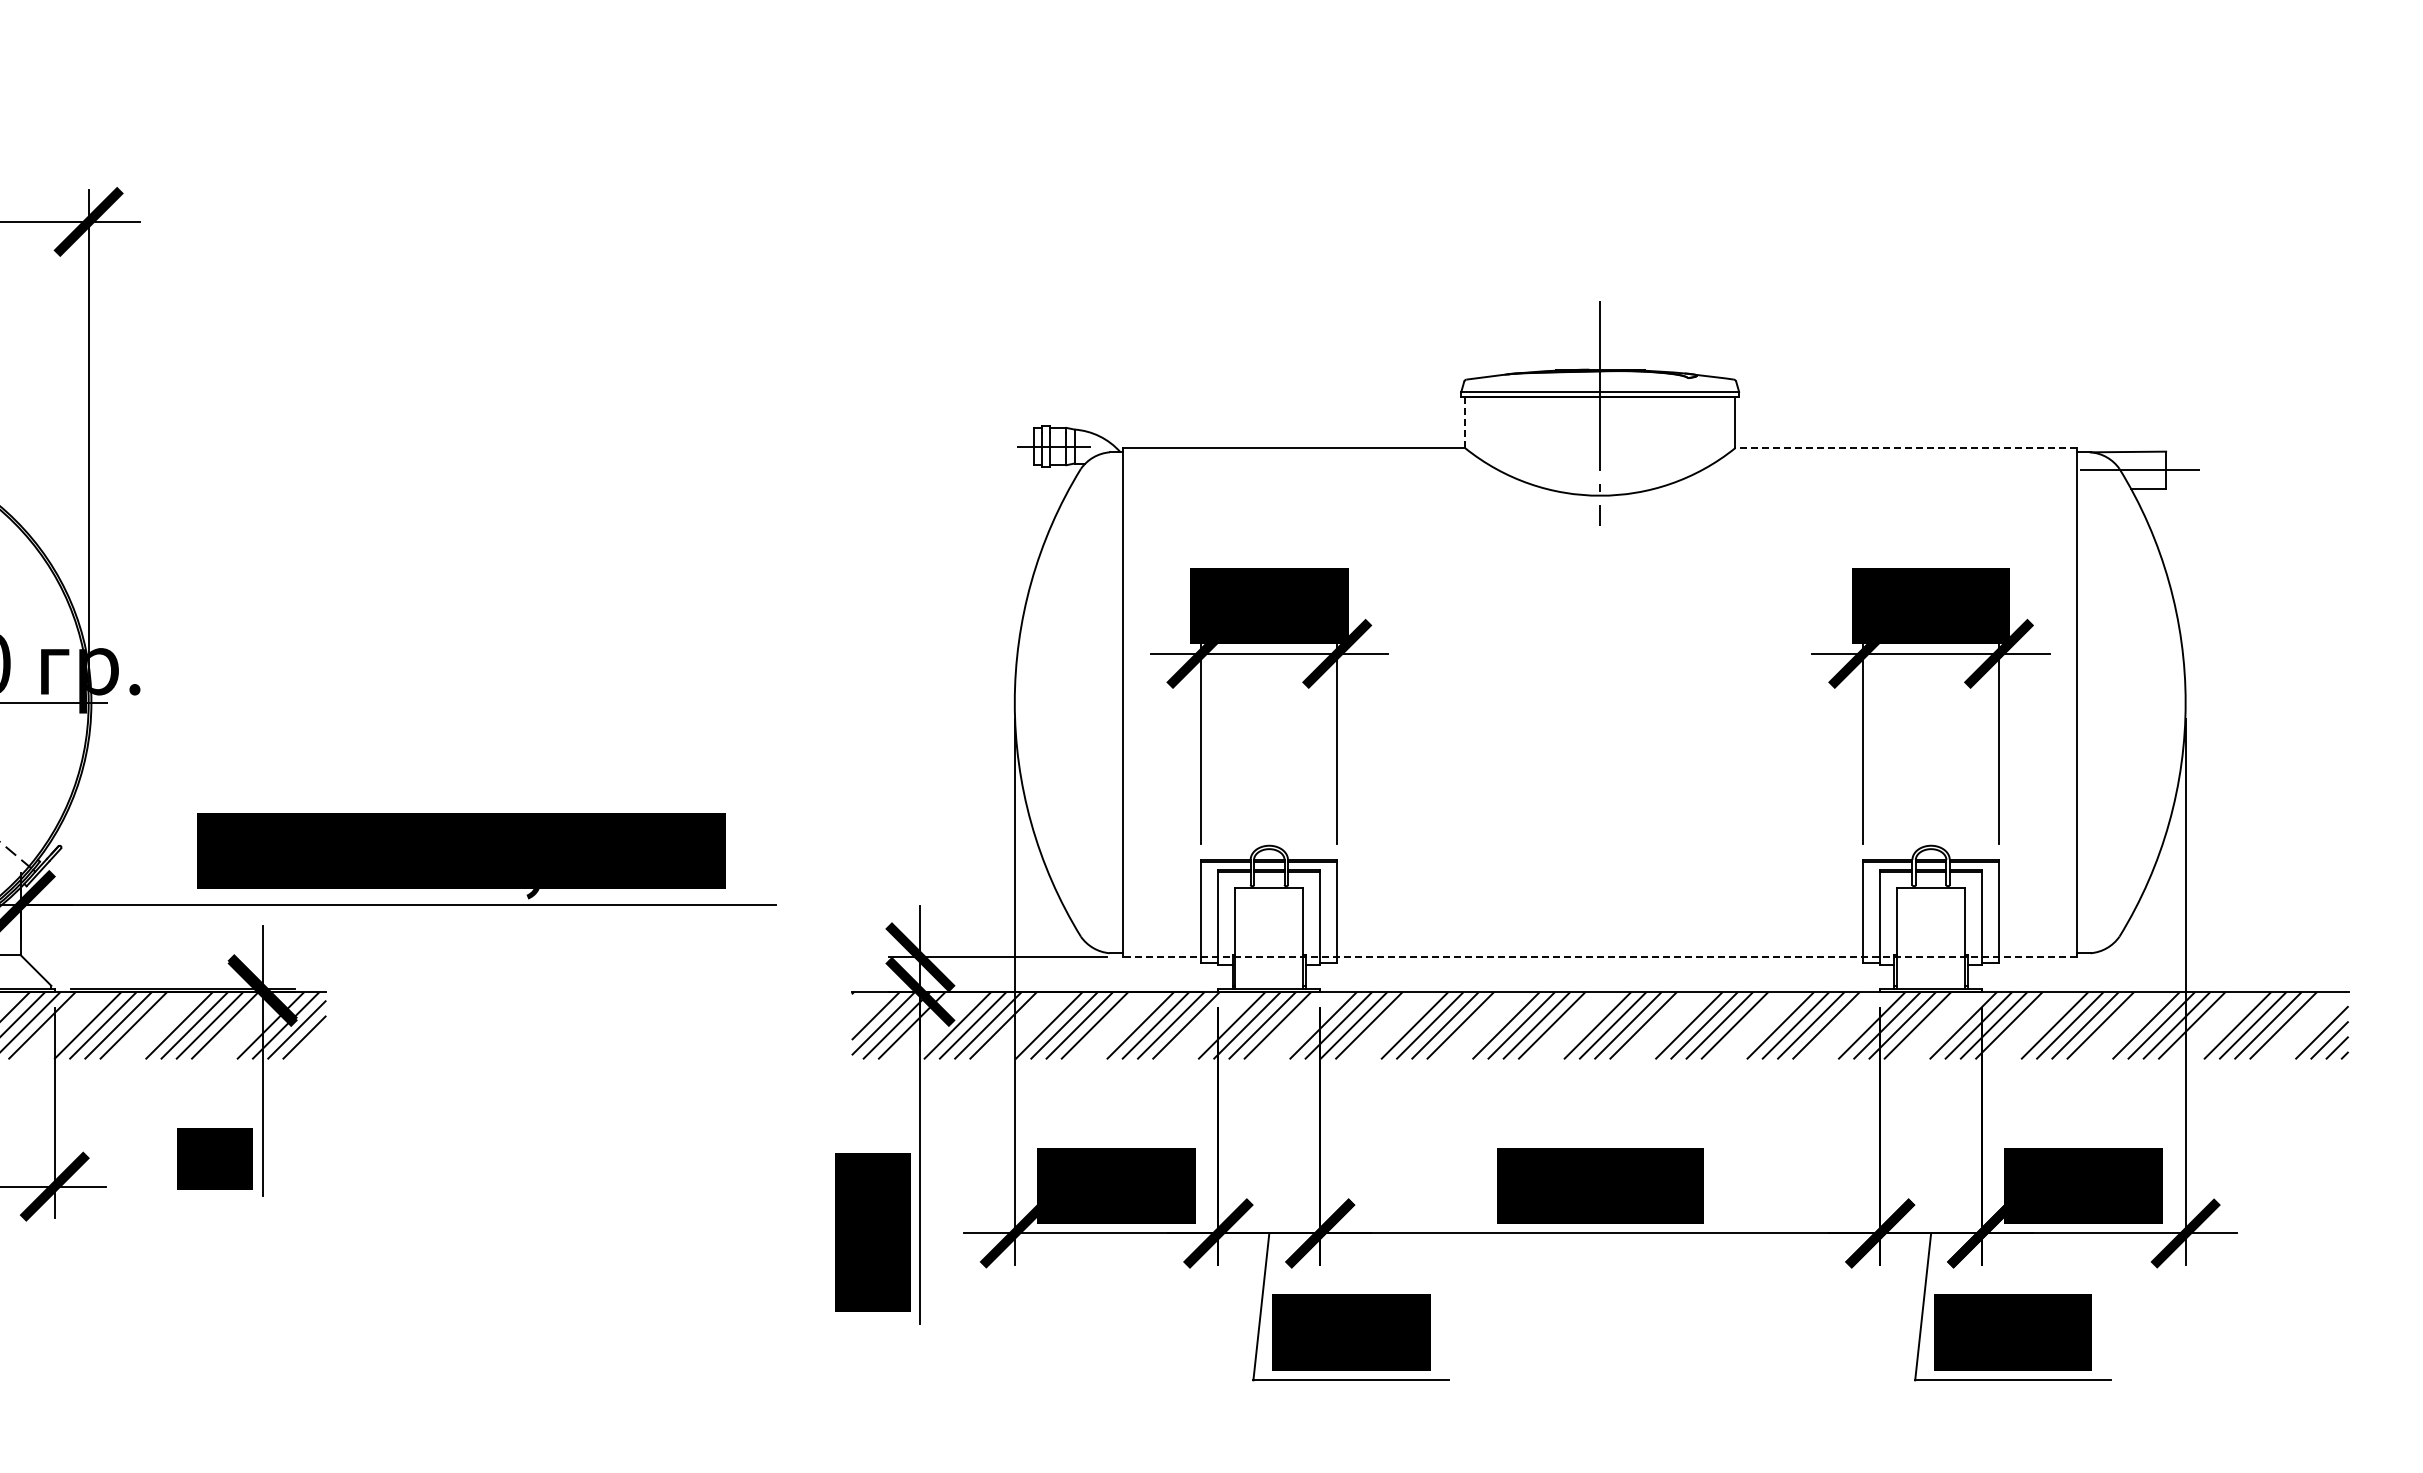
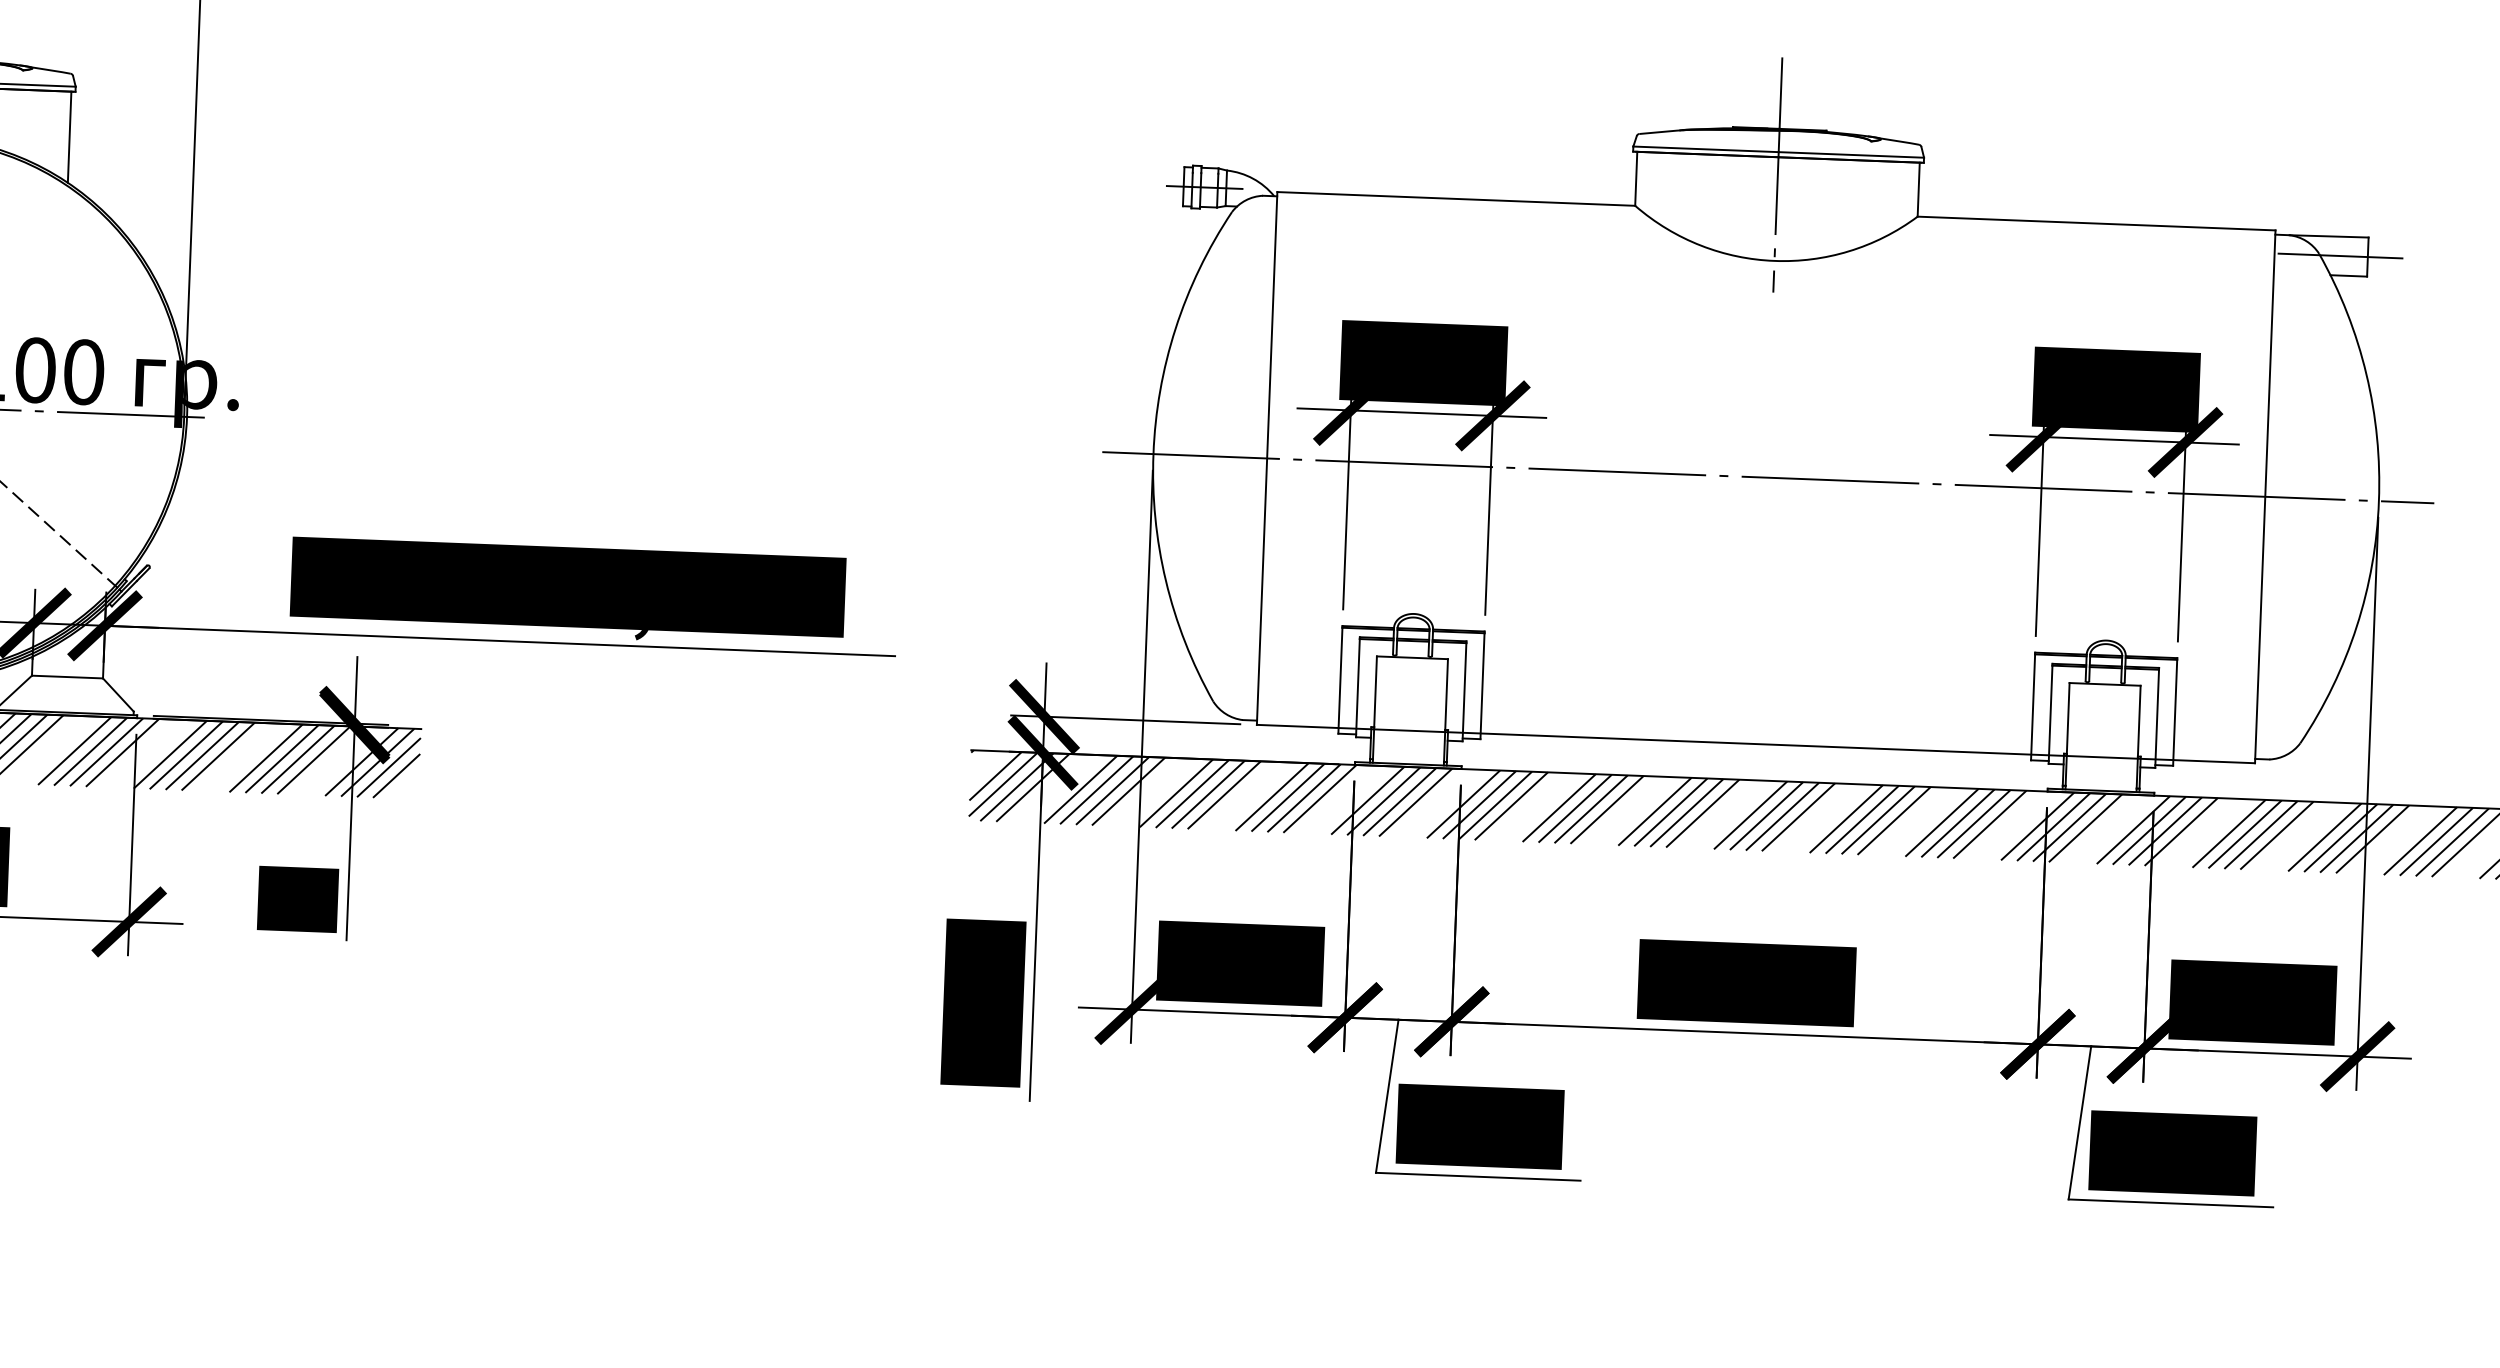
line: (1465, 422) -> (1636, 178), dashed -> solid
line: (1906, 448) -> (2096, 223), dashed -> solid
line: (1601, 702) -> (1767, 477), added
line: (1600, 957) -> (1756, 744), dashed -> solid

